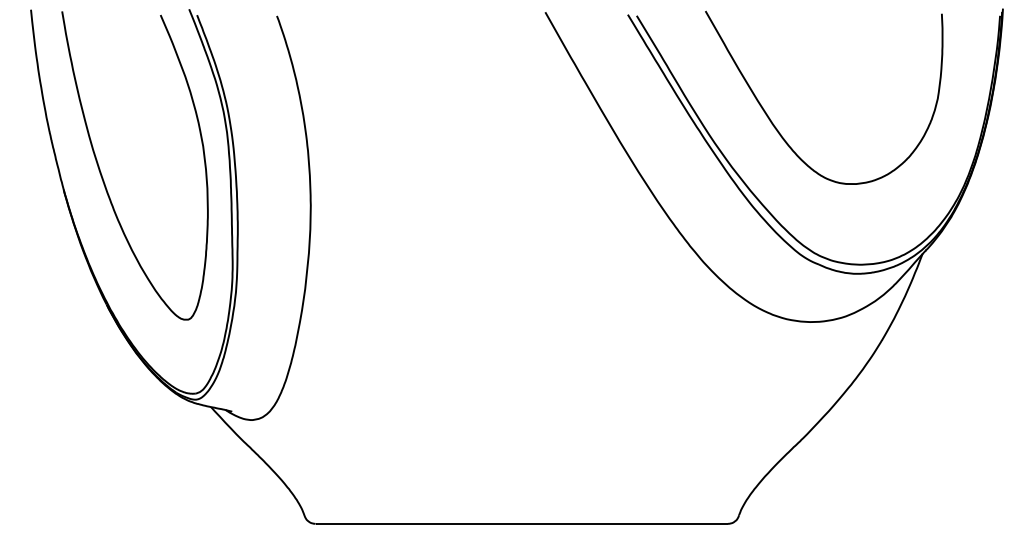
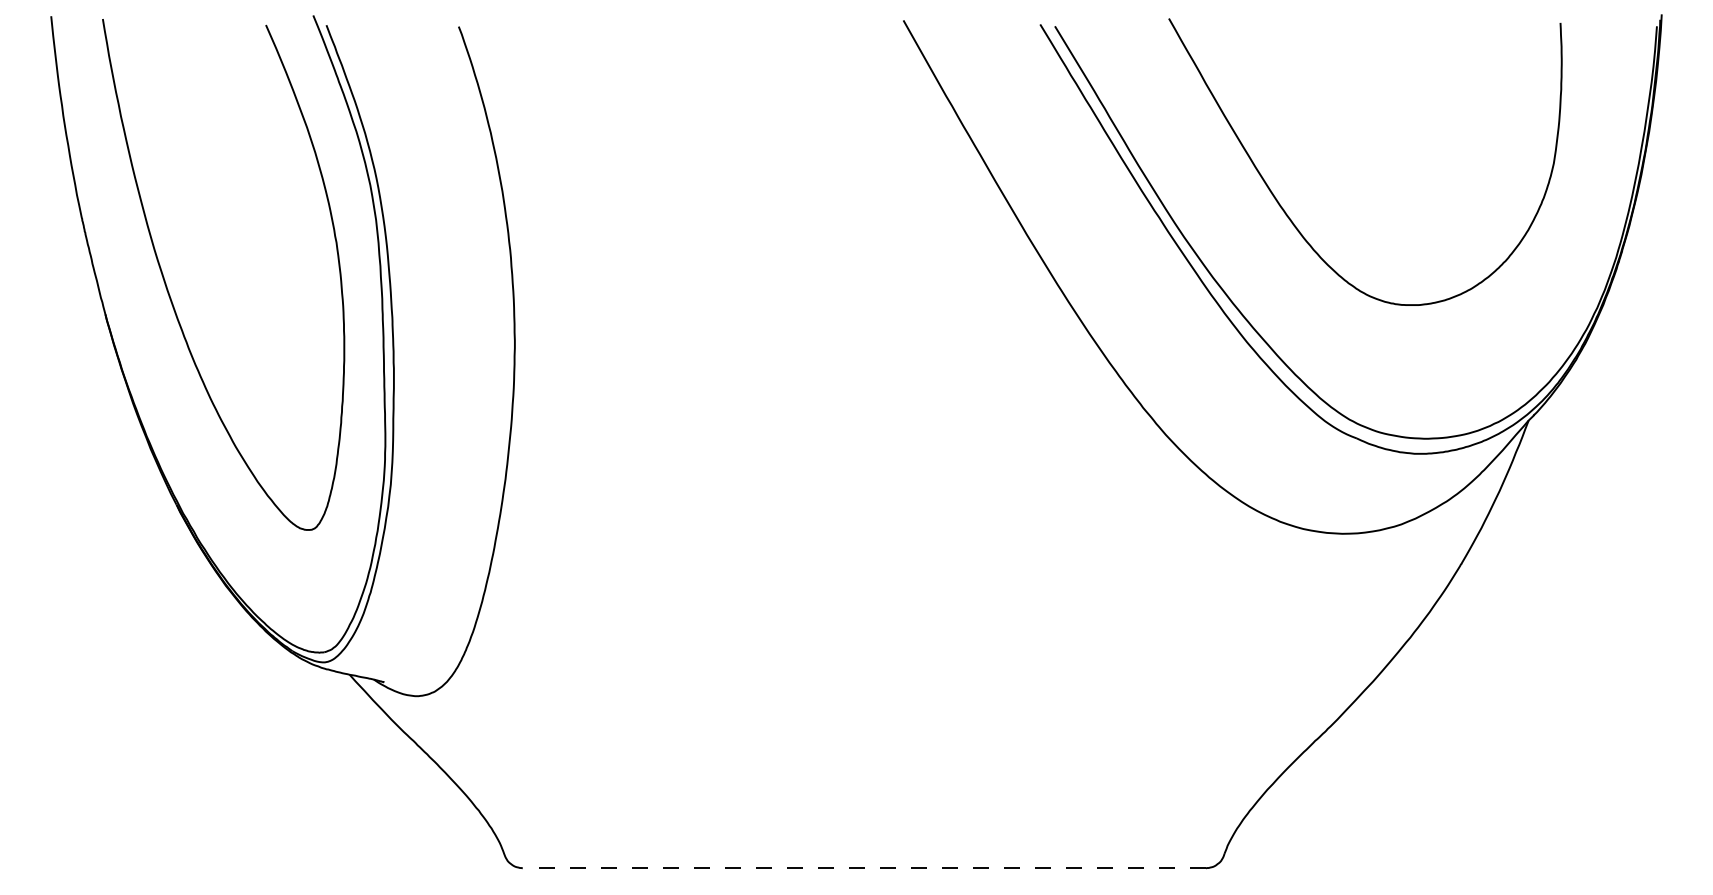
line: (522, 523) -> (865, 867), solid -> dashed

